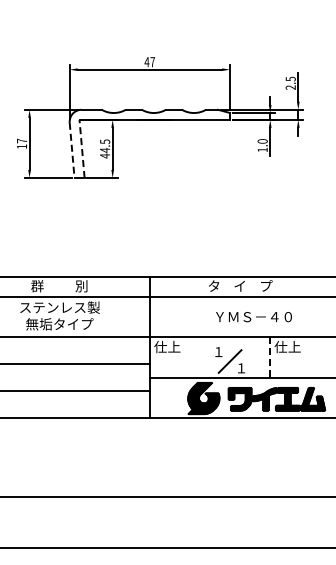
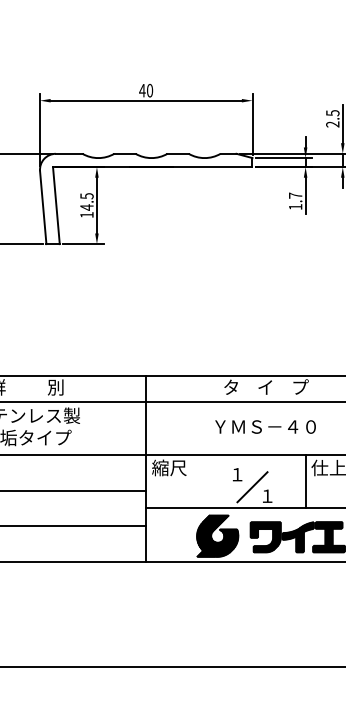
text: (152, 62) -> (149, 91), 47 -> 40
text: (262, 141) -> (295, 195), 1.0 -> 1.7
line: (82, 148) -> (56, 205), dashed -> solid
line: (72, 150) -> (43, 207), dashed -> solid
text: (105, 155) -> (87, 214), 44.5 -> 14.5
text: (253, 317) -> (264, 427), moved
text: (167, 346) -> (169, 467), 仕上 -> 縮尺
line: (270, 358) -> (305, 483), dashed -> solid

